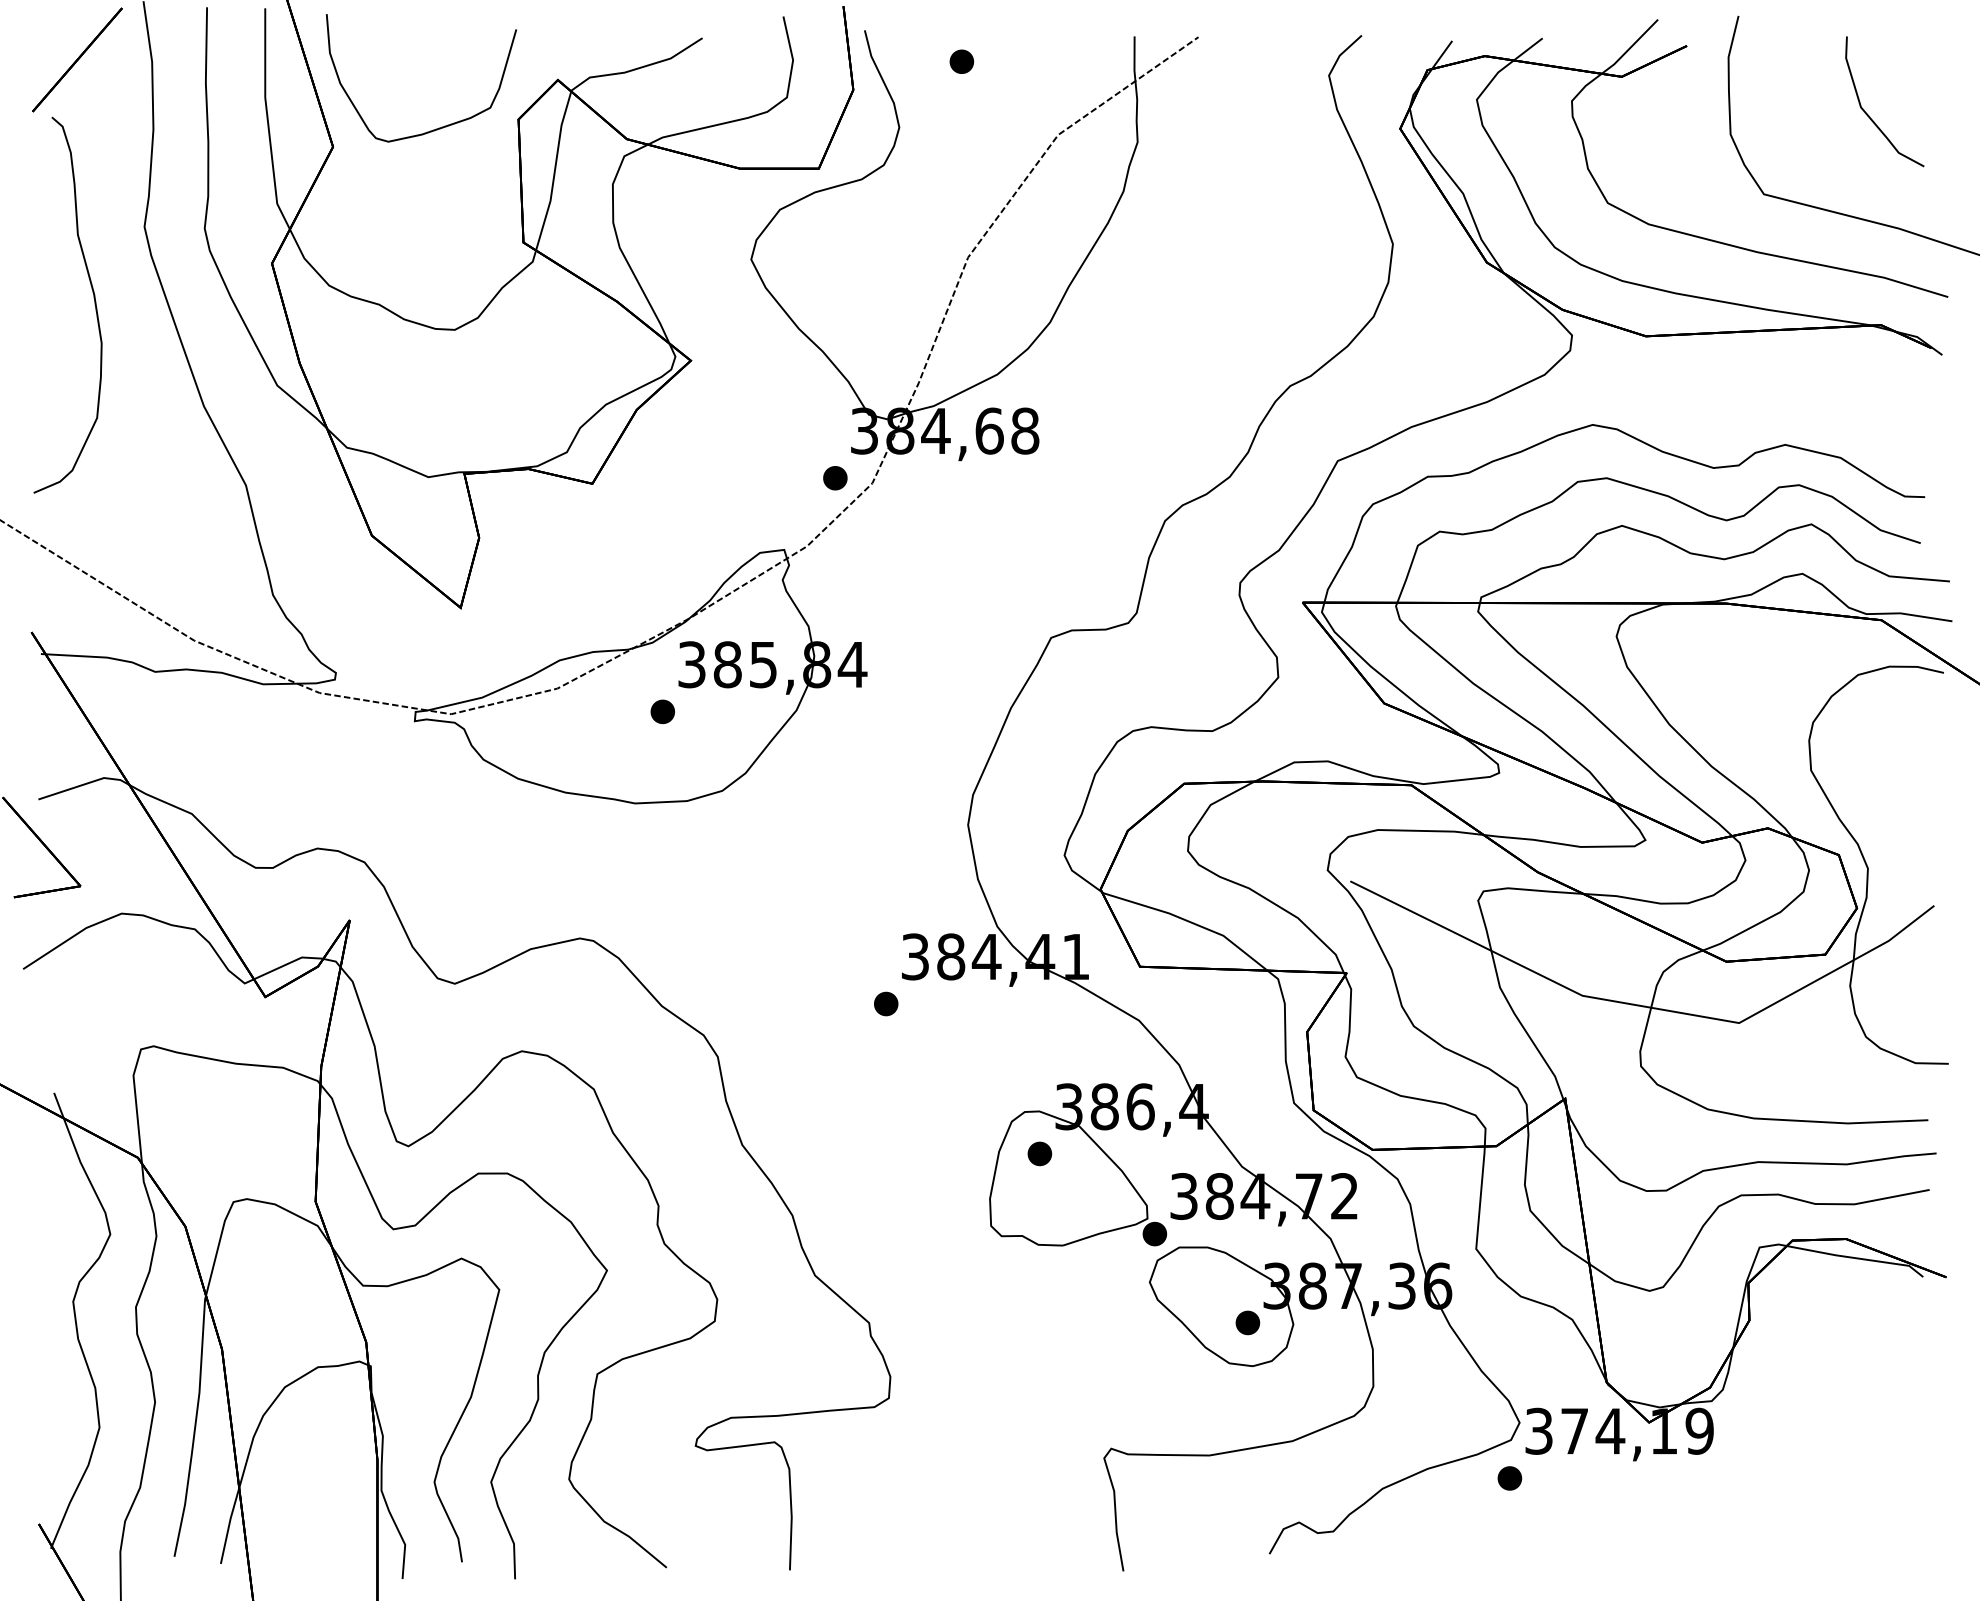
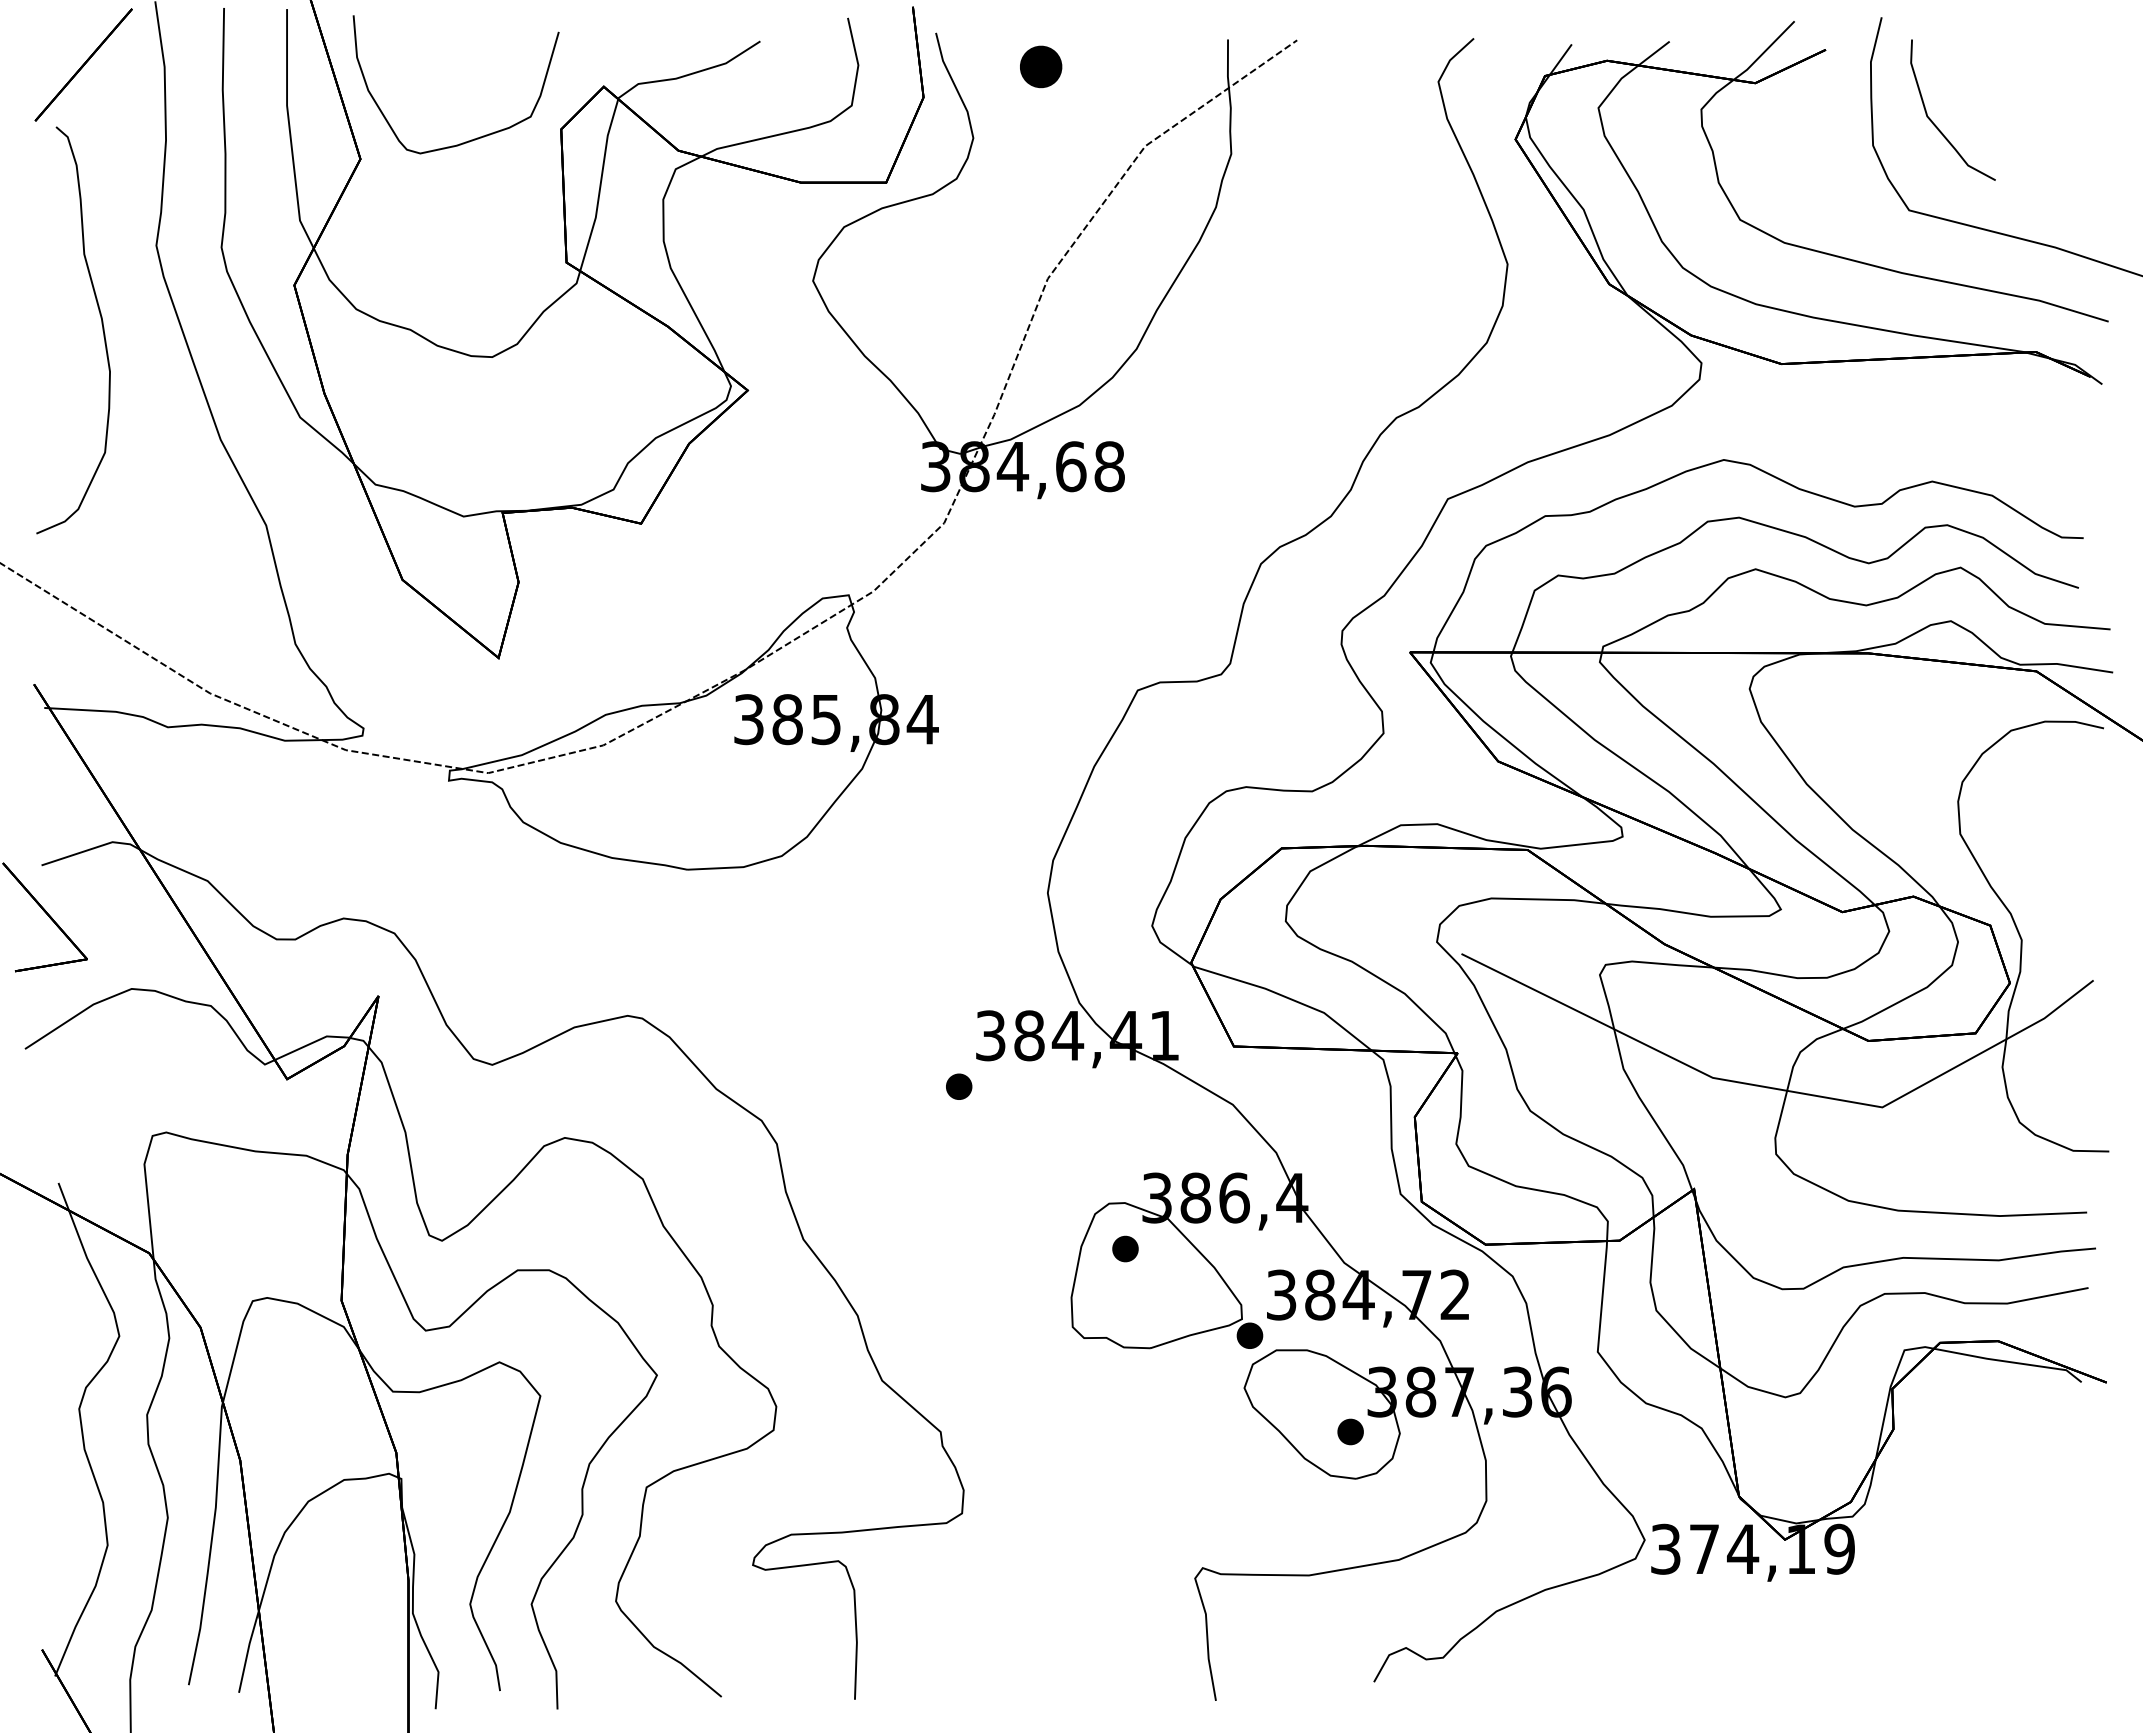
part: (961, 61) -> (1040, 66), size x1.6
curve: (1869, 115) -> (1936, 125), moved
part: (835, 478) -> (904, 517), removed
part: (662, 711) -> (717, 770), removed
part: (1510, 1478) -> (1634, 1600), removed

